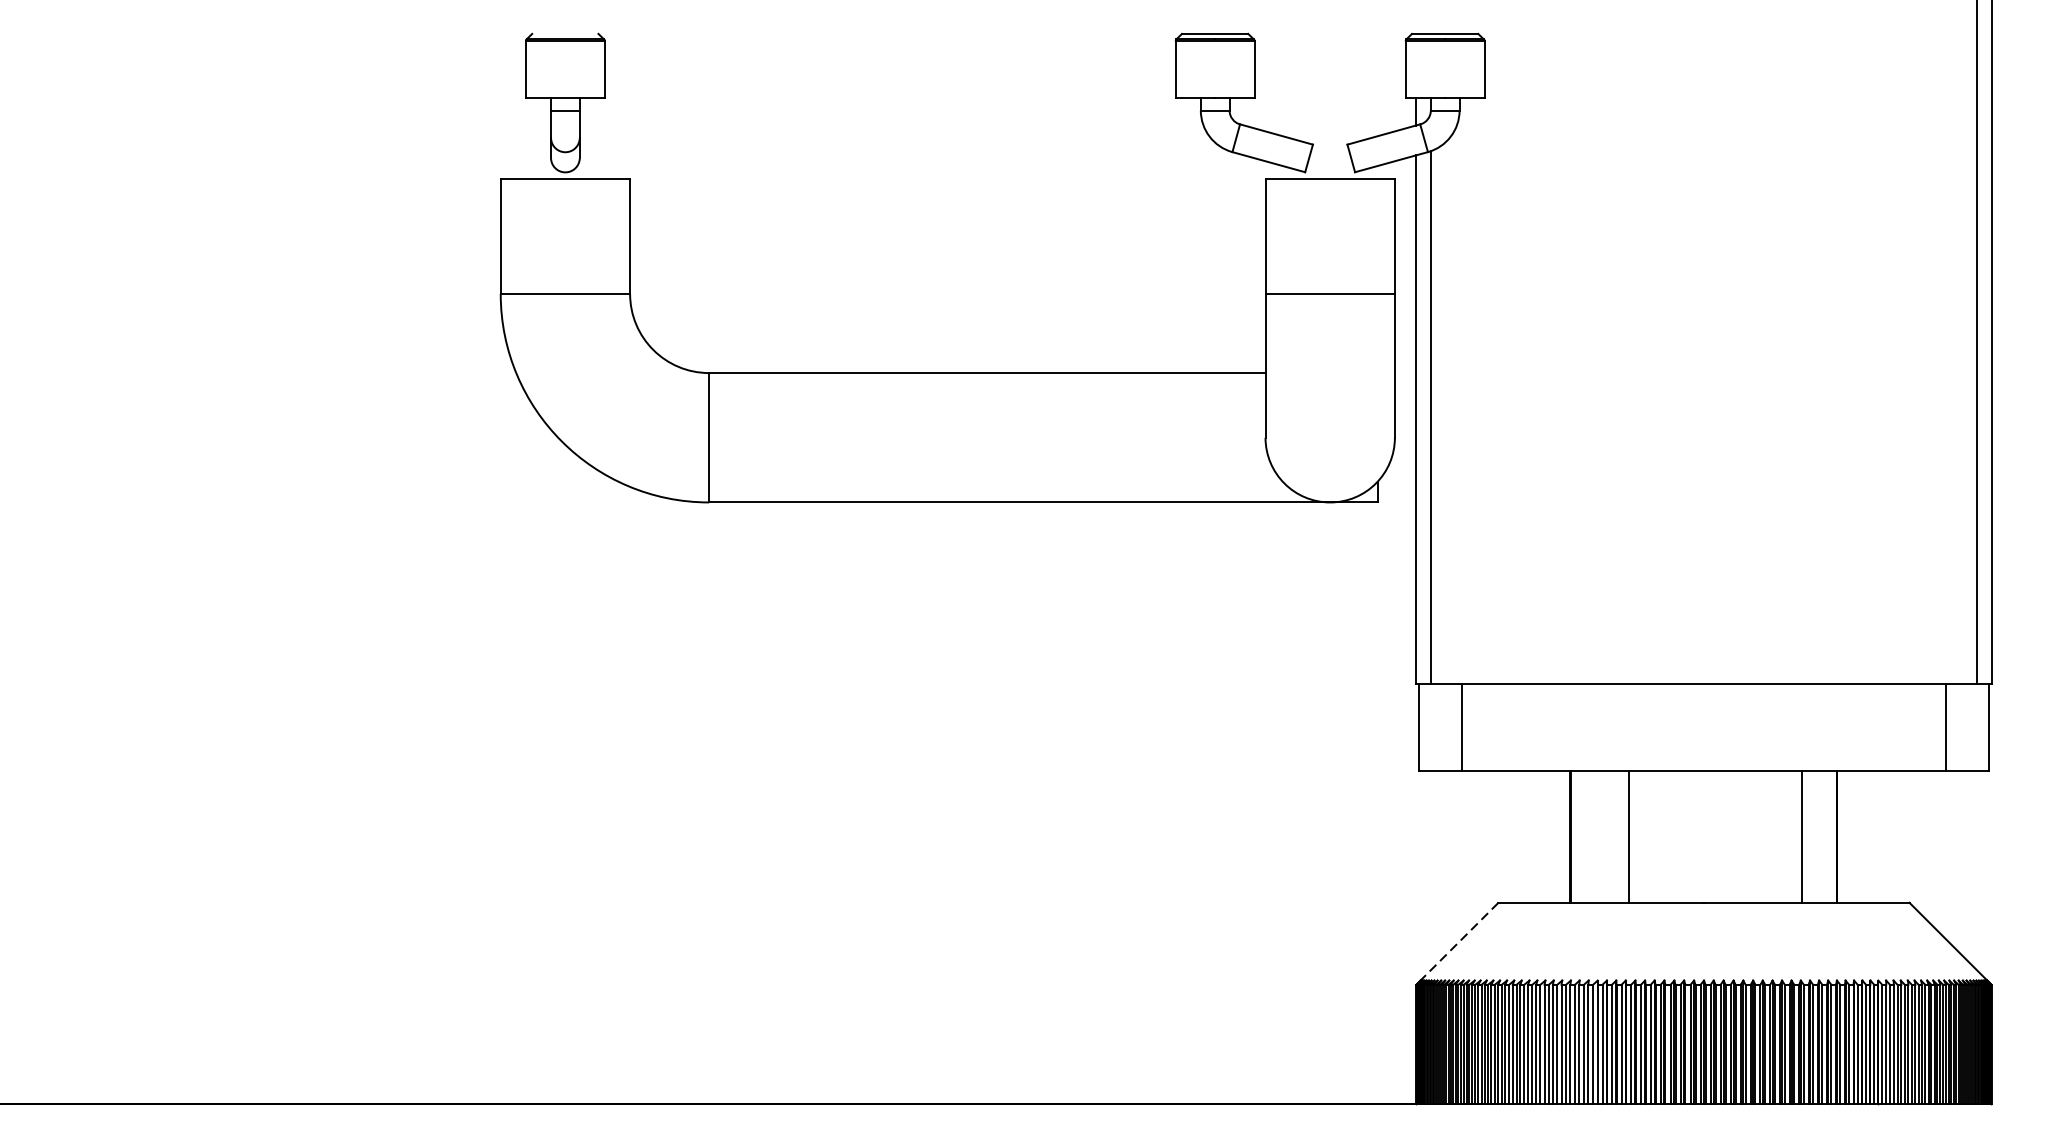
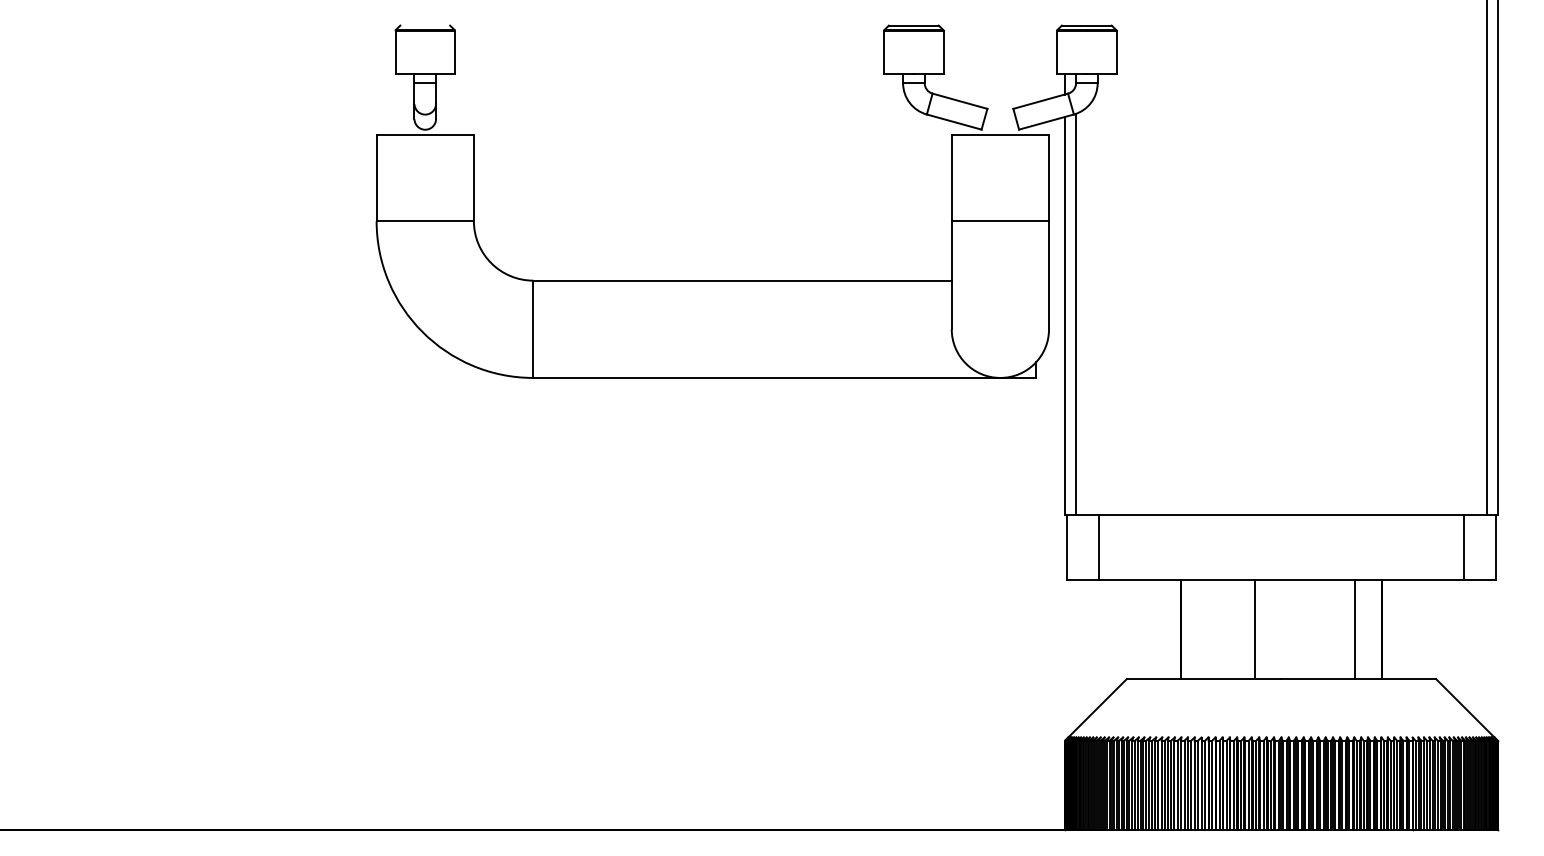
line: (1628, 836) -> (1254, 629), moved
line: (1459, 942) -> (1097, 708), dashed -> solid

